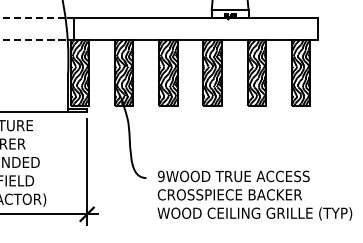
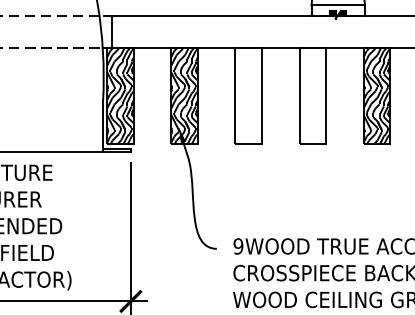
hatch: (168, 72) -> (248, 95), removed
hatch: (212, 72) -> (312, 95), removed

